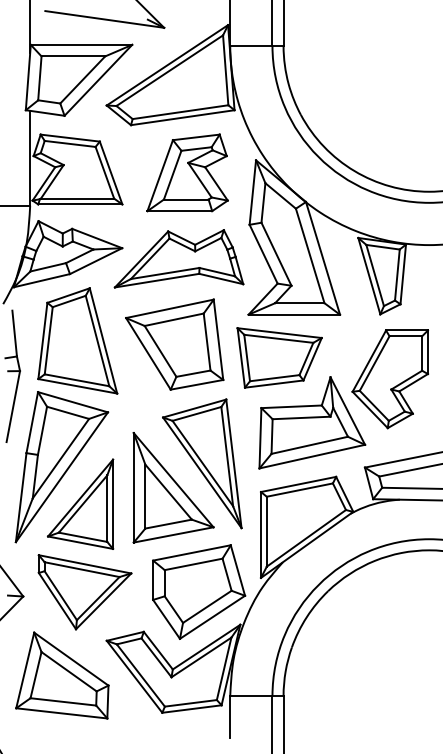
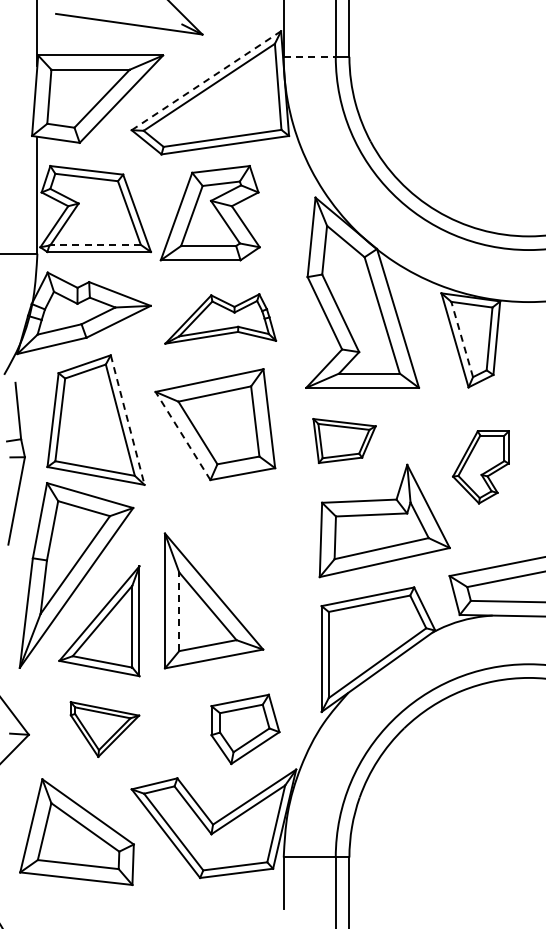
line: (251, 45) -> (310, 56), solid -> dashed
line: (167, 65) -> (206, 80), solid -> dashed
part: (186, 173) -> (209, 213), moved
line: (77, 198) -> (95, 244), solid -> dashed
part: (178, 258) -> (220, 318), size x0.7
line: (375, 275) -> (462, 339), solid -> dashed
line: (103, 341) -> (127, 420), solid -> dashed
line: (148, 353) -> (183, 435), solid -> dashed
part: (279, 357) -> (344, 440), size x0.6
part: (390, 379) -> (480, 467), size x0.6
part: (202, 463) -> (249, 571), removed
line: (145, 496) -> (179, 611), solid -> dashed
part: (84, 592) -> (104, 729), size x0.6
part: (199, 592) -> (245, 729), size x0.6

